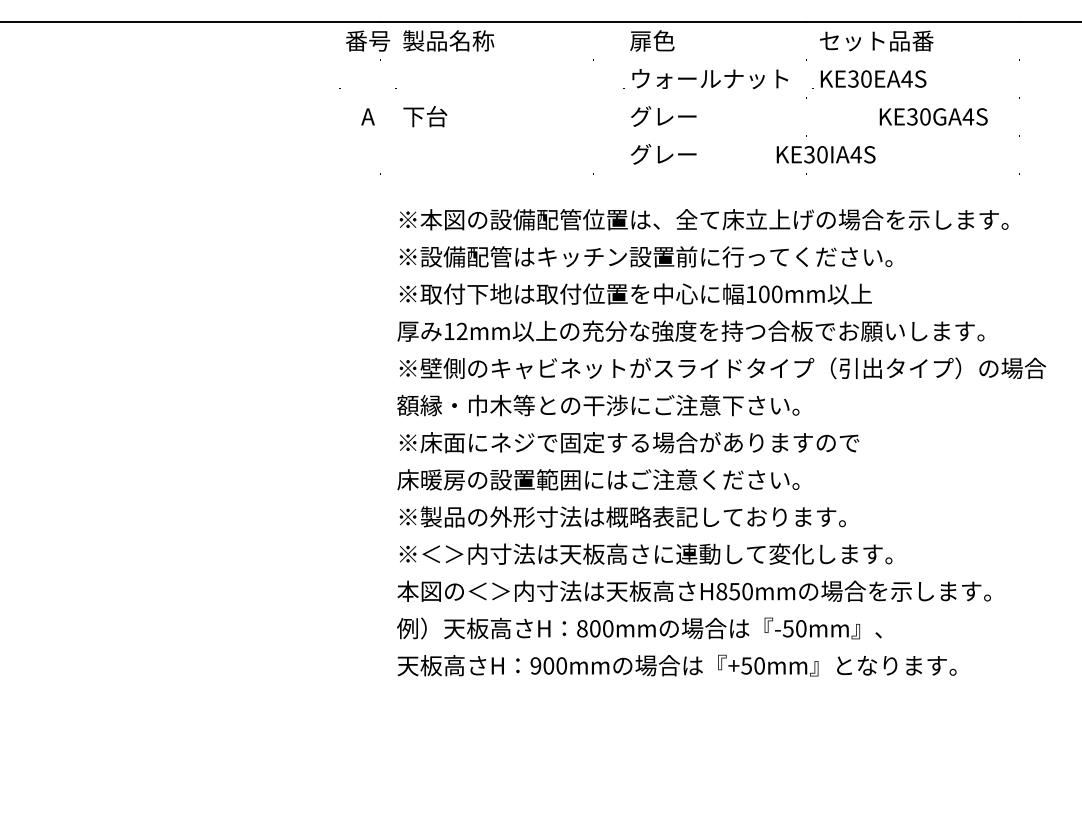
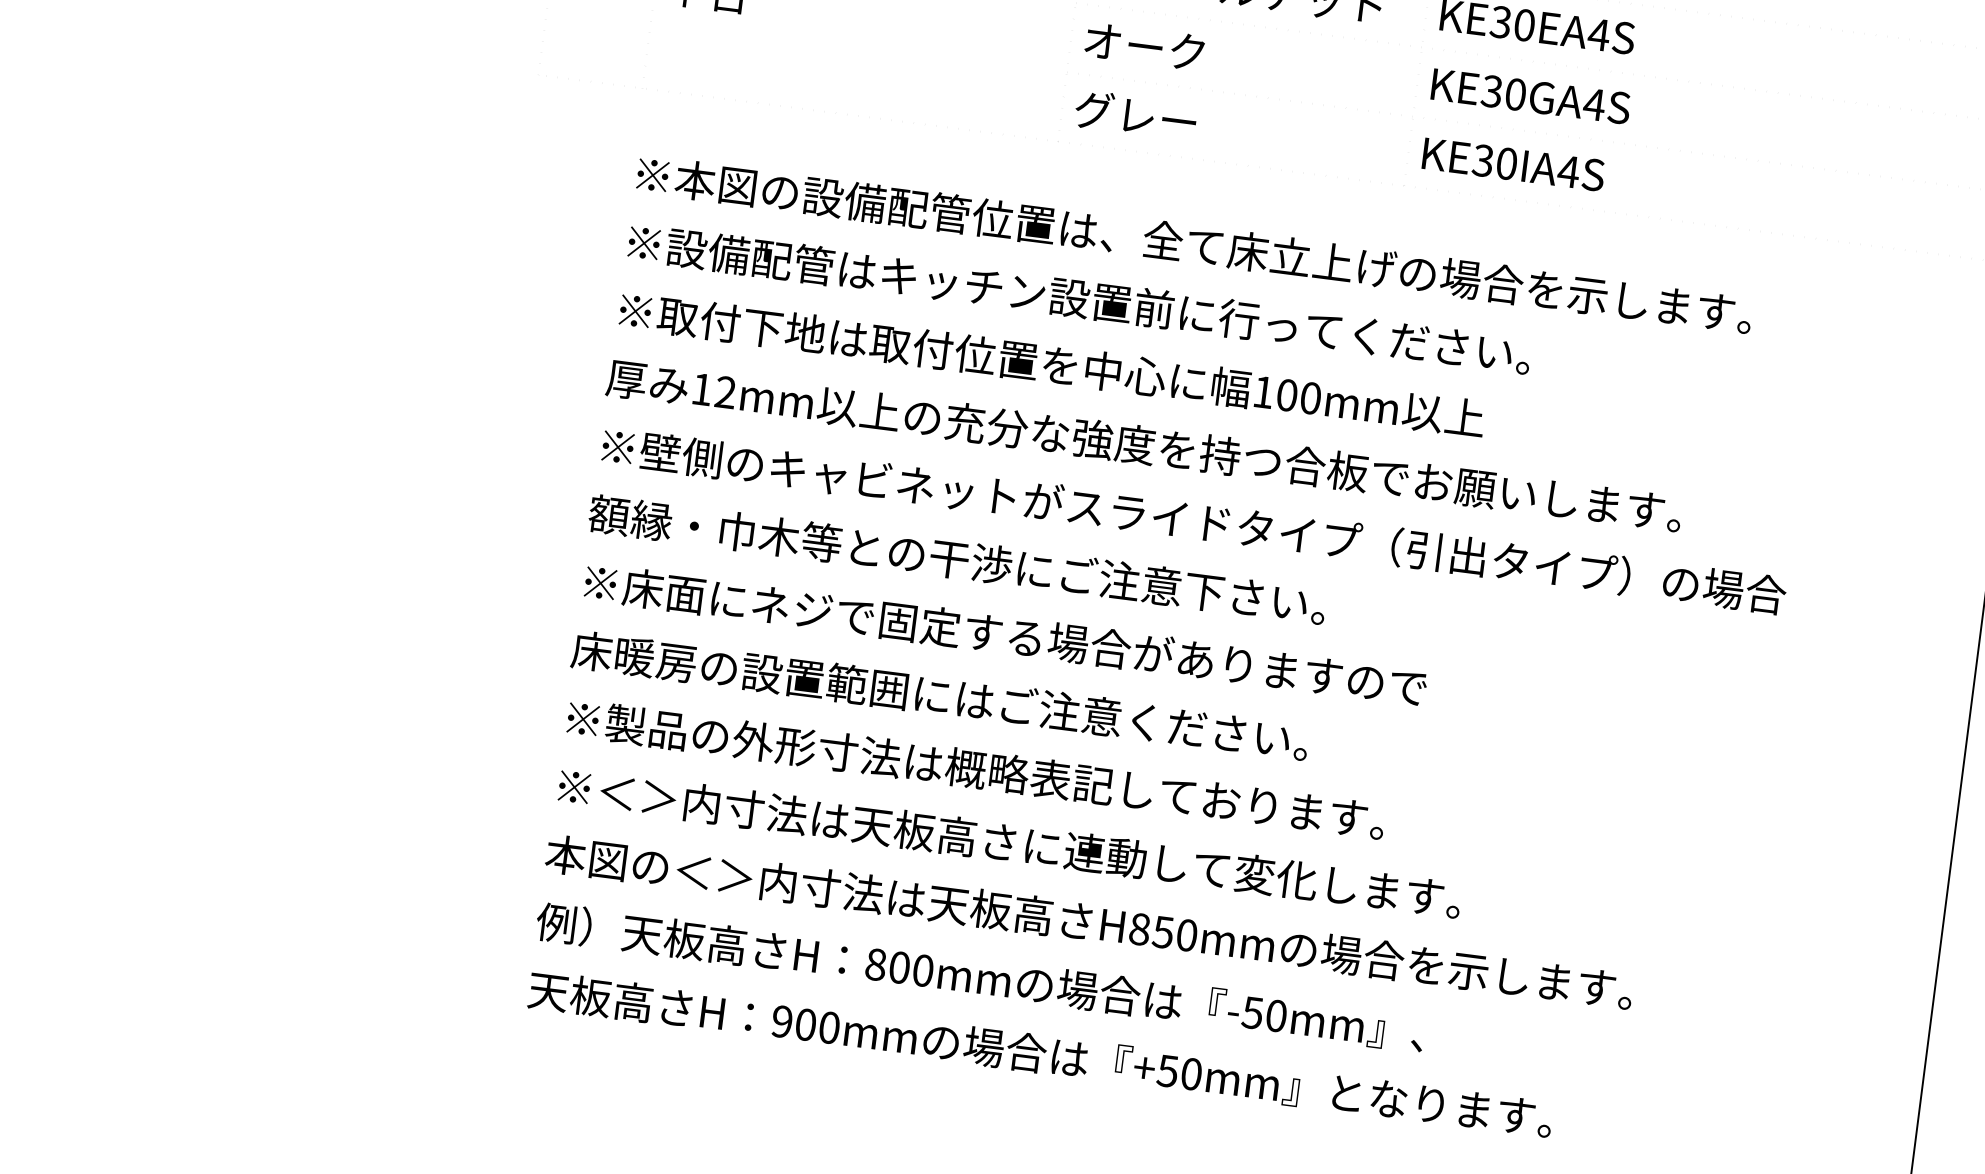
text: (663, 116) -> (1144, 46), グレー -> オーク
text: (933, 116) -> (1530, 95), moved
text: (825, 154) -> (1512, 164), moved

